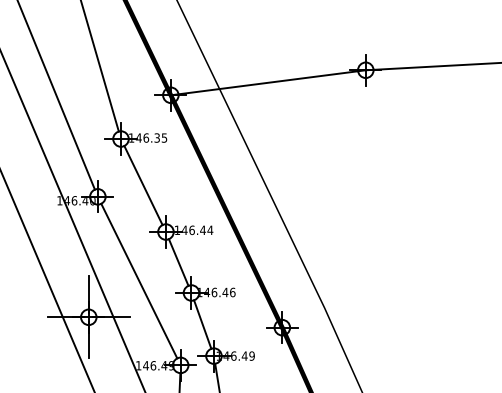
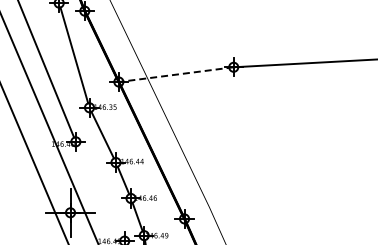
line: (268, 82) -> (176, 74), solid -> dashed
line: (137, 281) -> (99, 191), removed

